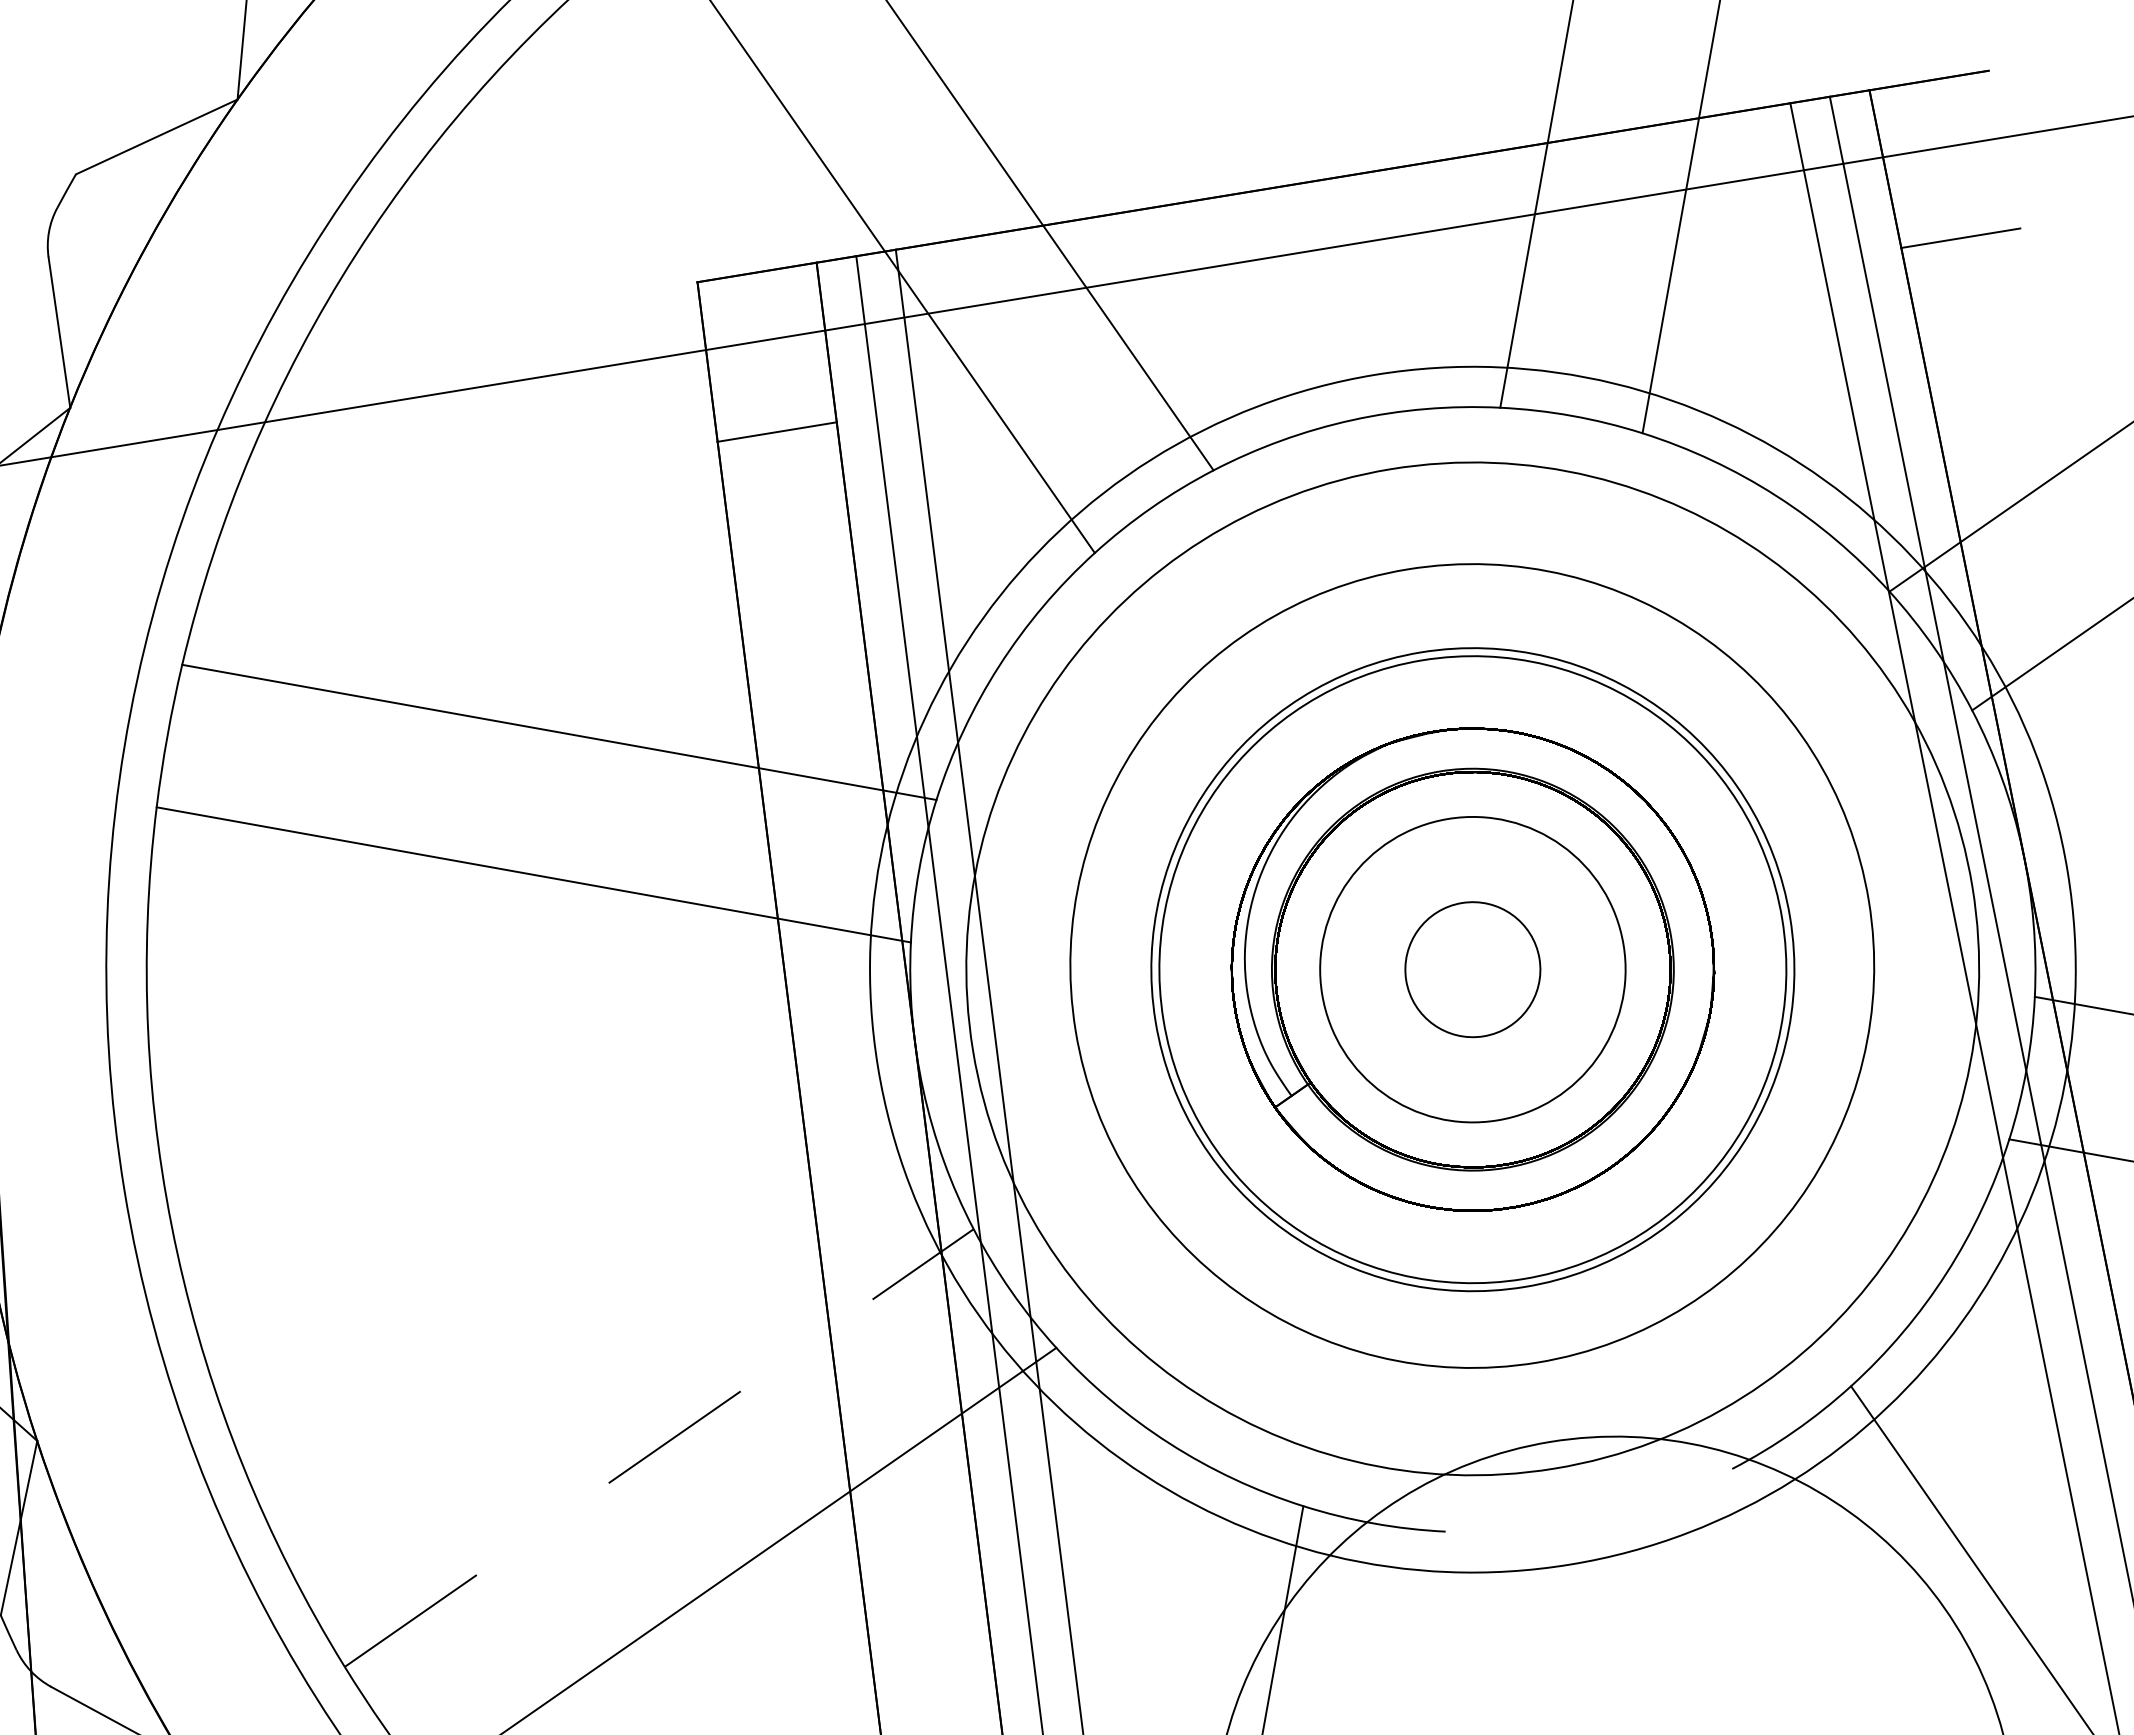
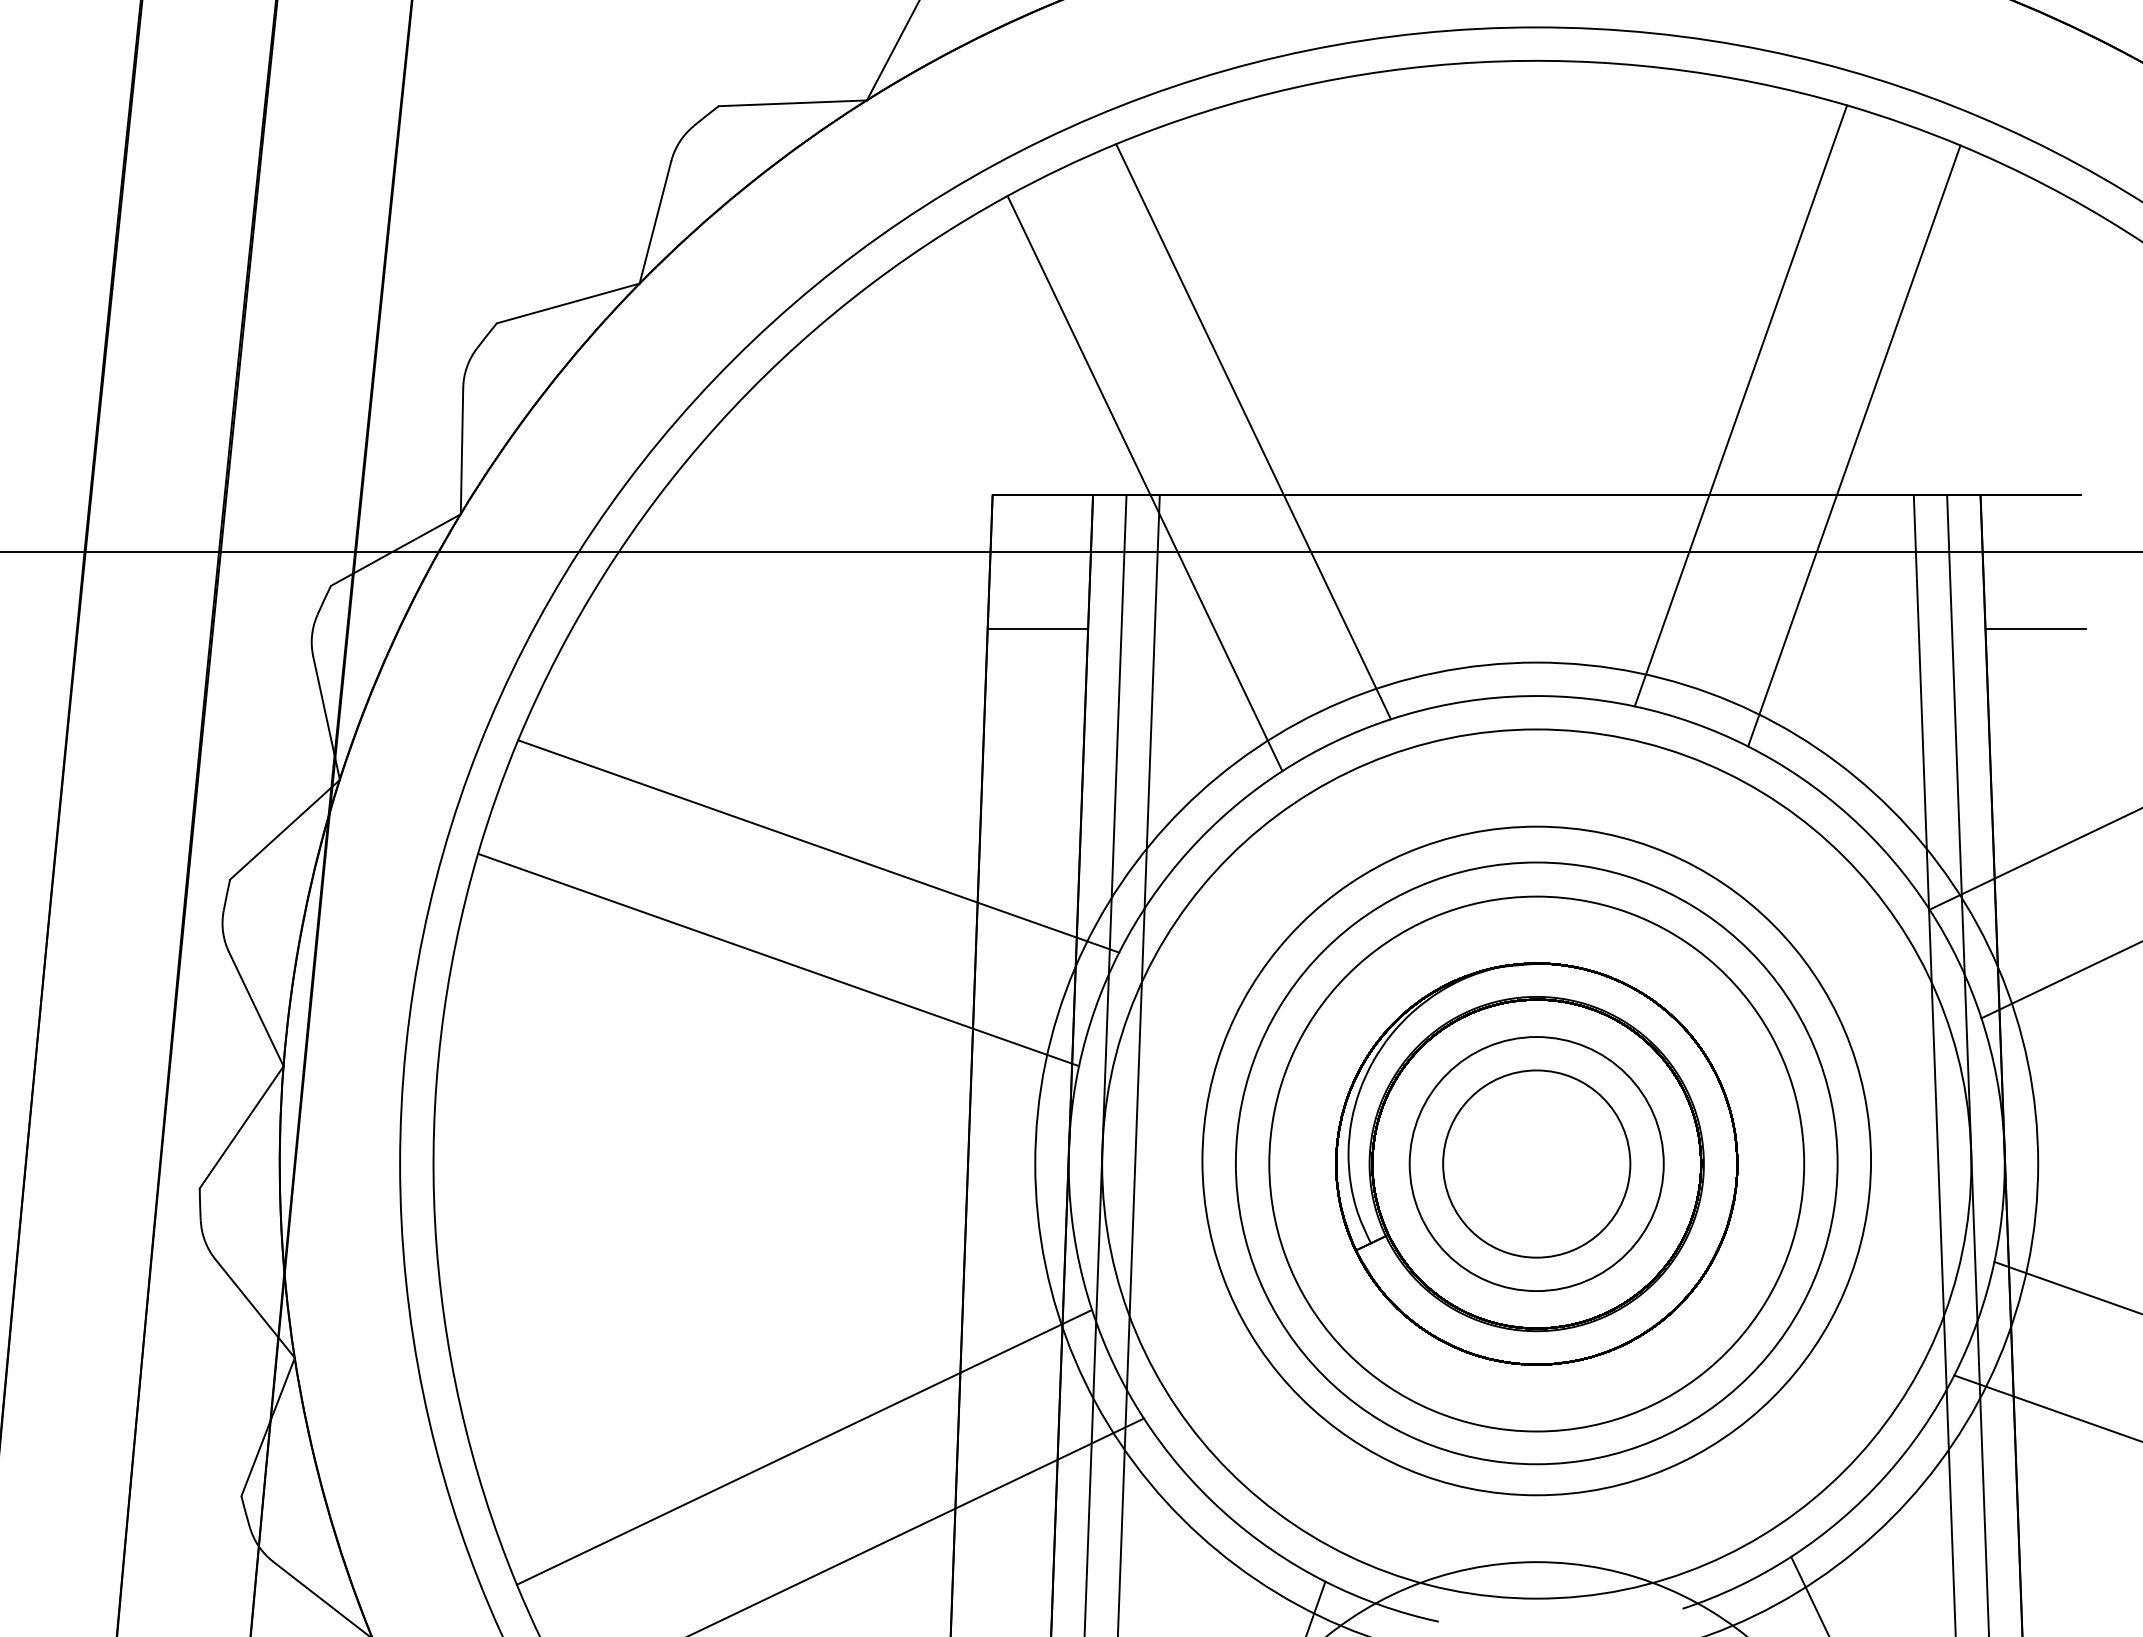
circle: (1472, 969) -> (1536, 1163), size x0.71
circle: (1472, 969) -> (1536, 1163), size x1.67
circle: (1472, 969) -> (1536, 1163), size x1.67
line: (659, 1448) -> (804, 1447), dashed -> solid

